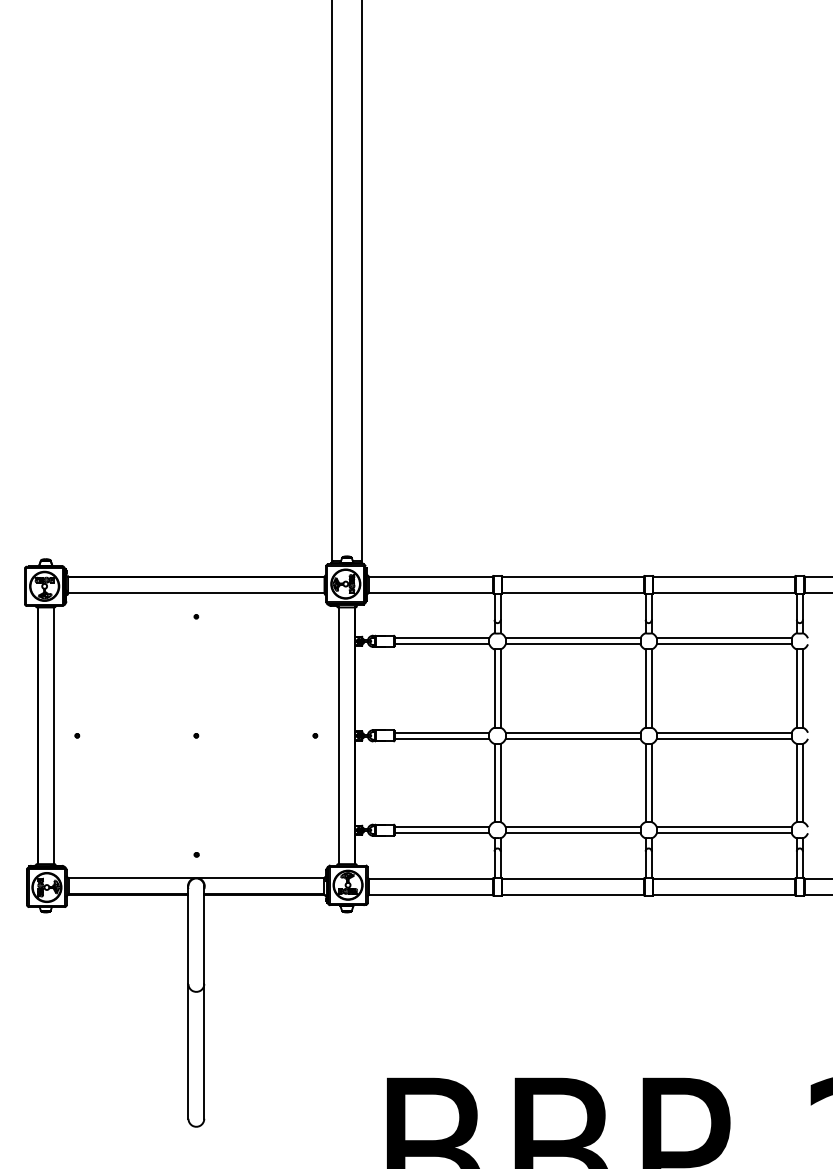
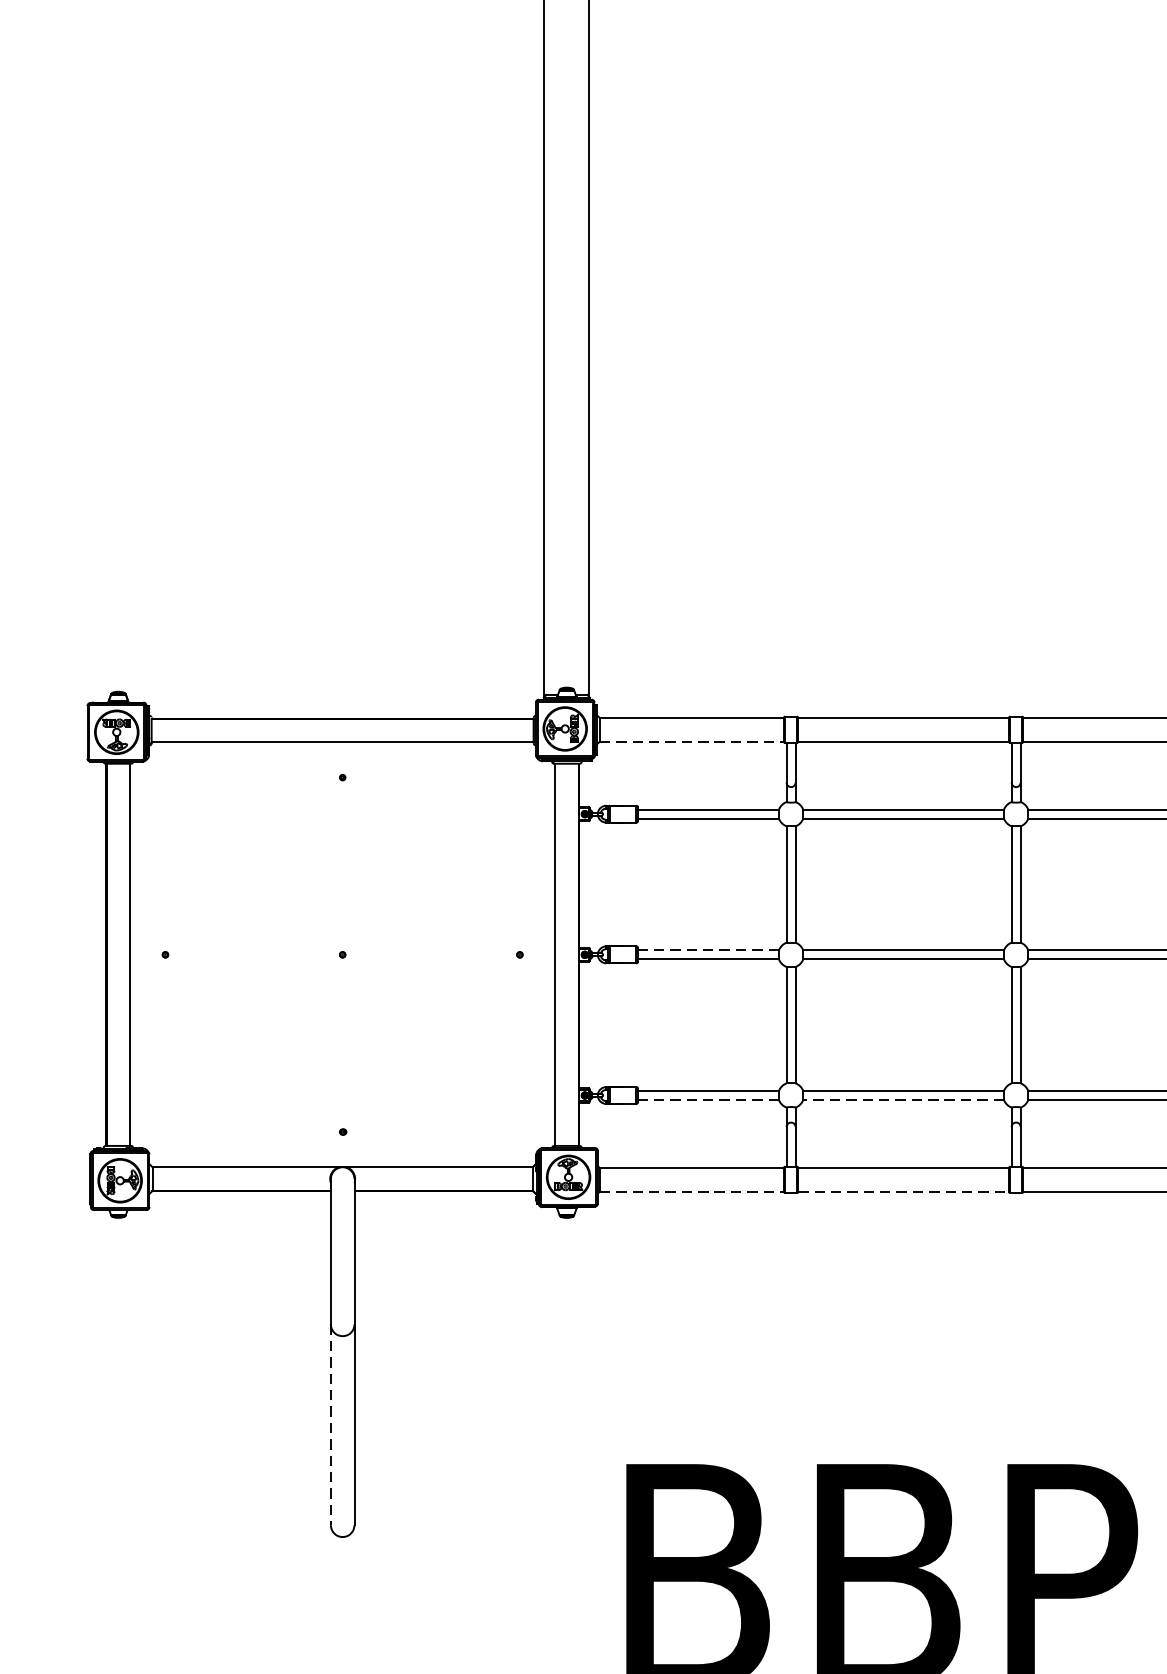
line: (430, 592) -> (691, 741), solid -> dashed
line: (441, 732) -> (707, 949), solid -> dashed
line: (441, 833) -> (707, 1100), solid -> dashed
line: (572, 833) -> (902, 1100), solid -> dashed
line: (430, 894) -> (691, 1191), solid -> dashed
line: (573, 894) -> (904, 1191), solid -> dashed
line: (188, 1051) -> (330, 1424), solid -> dashed

